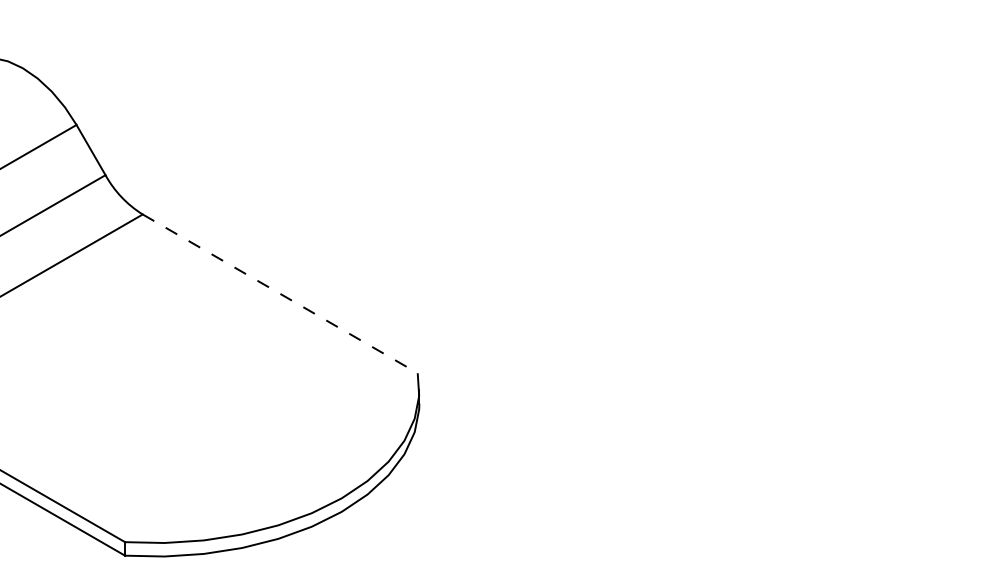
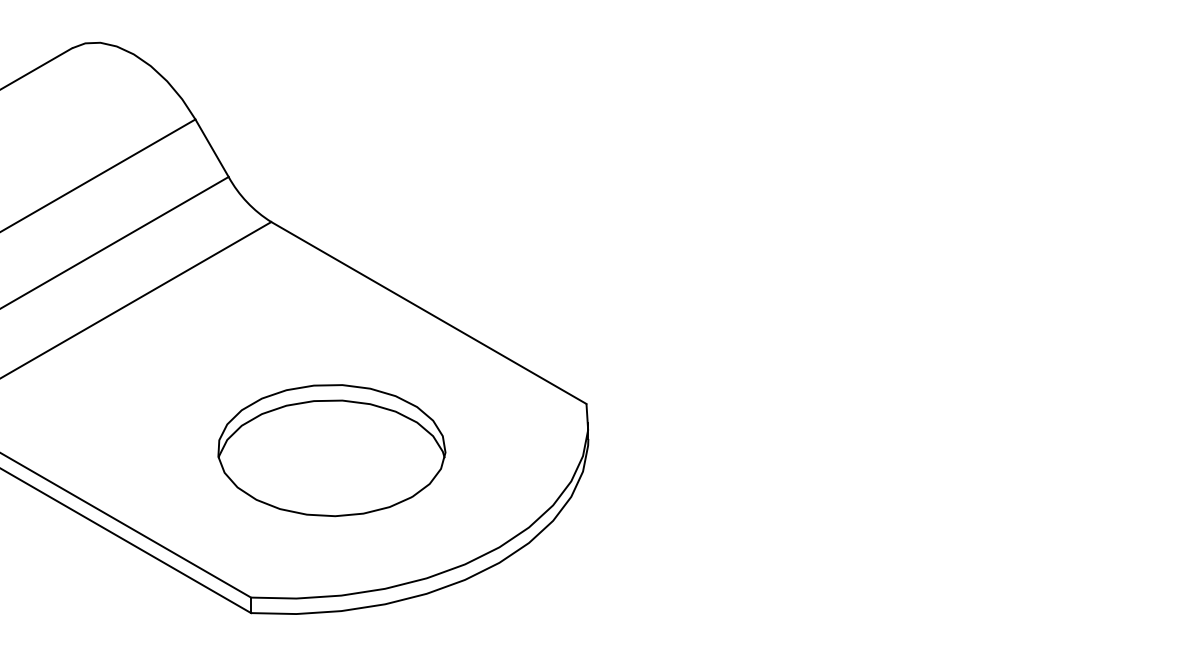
line: (279, 294) -> (428, 313), dashed -> solid
part: (195, 413) -> (331, 450), added

